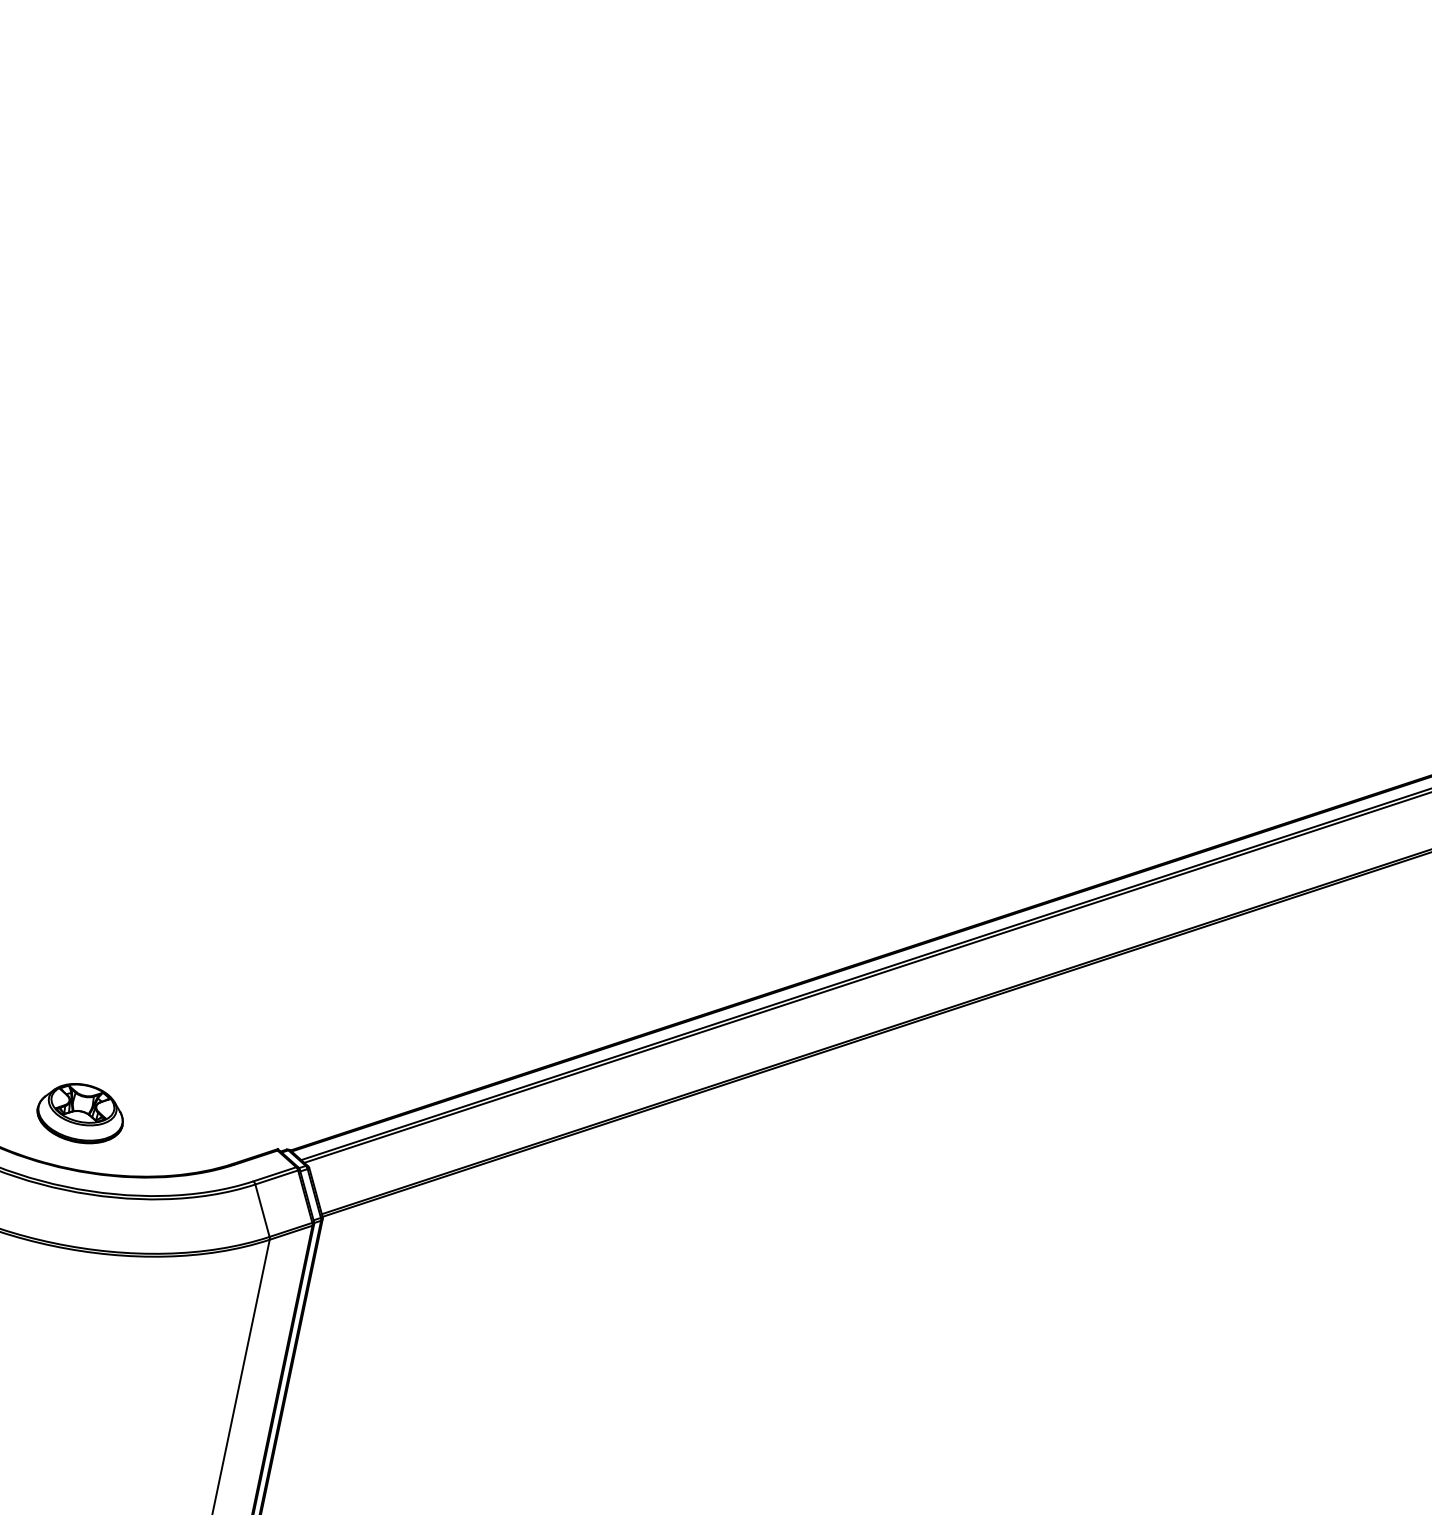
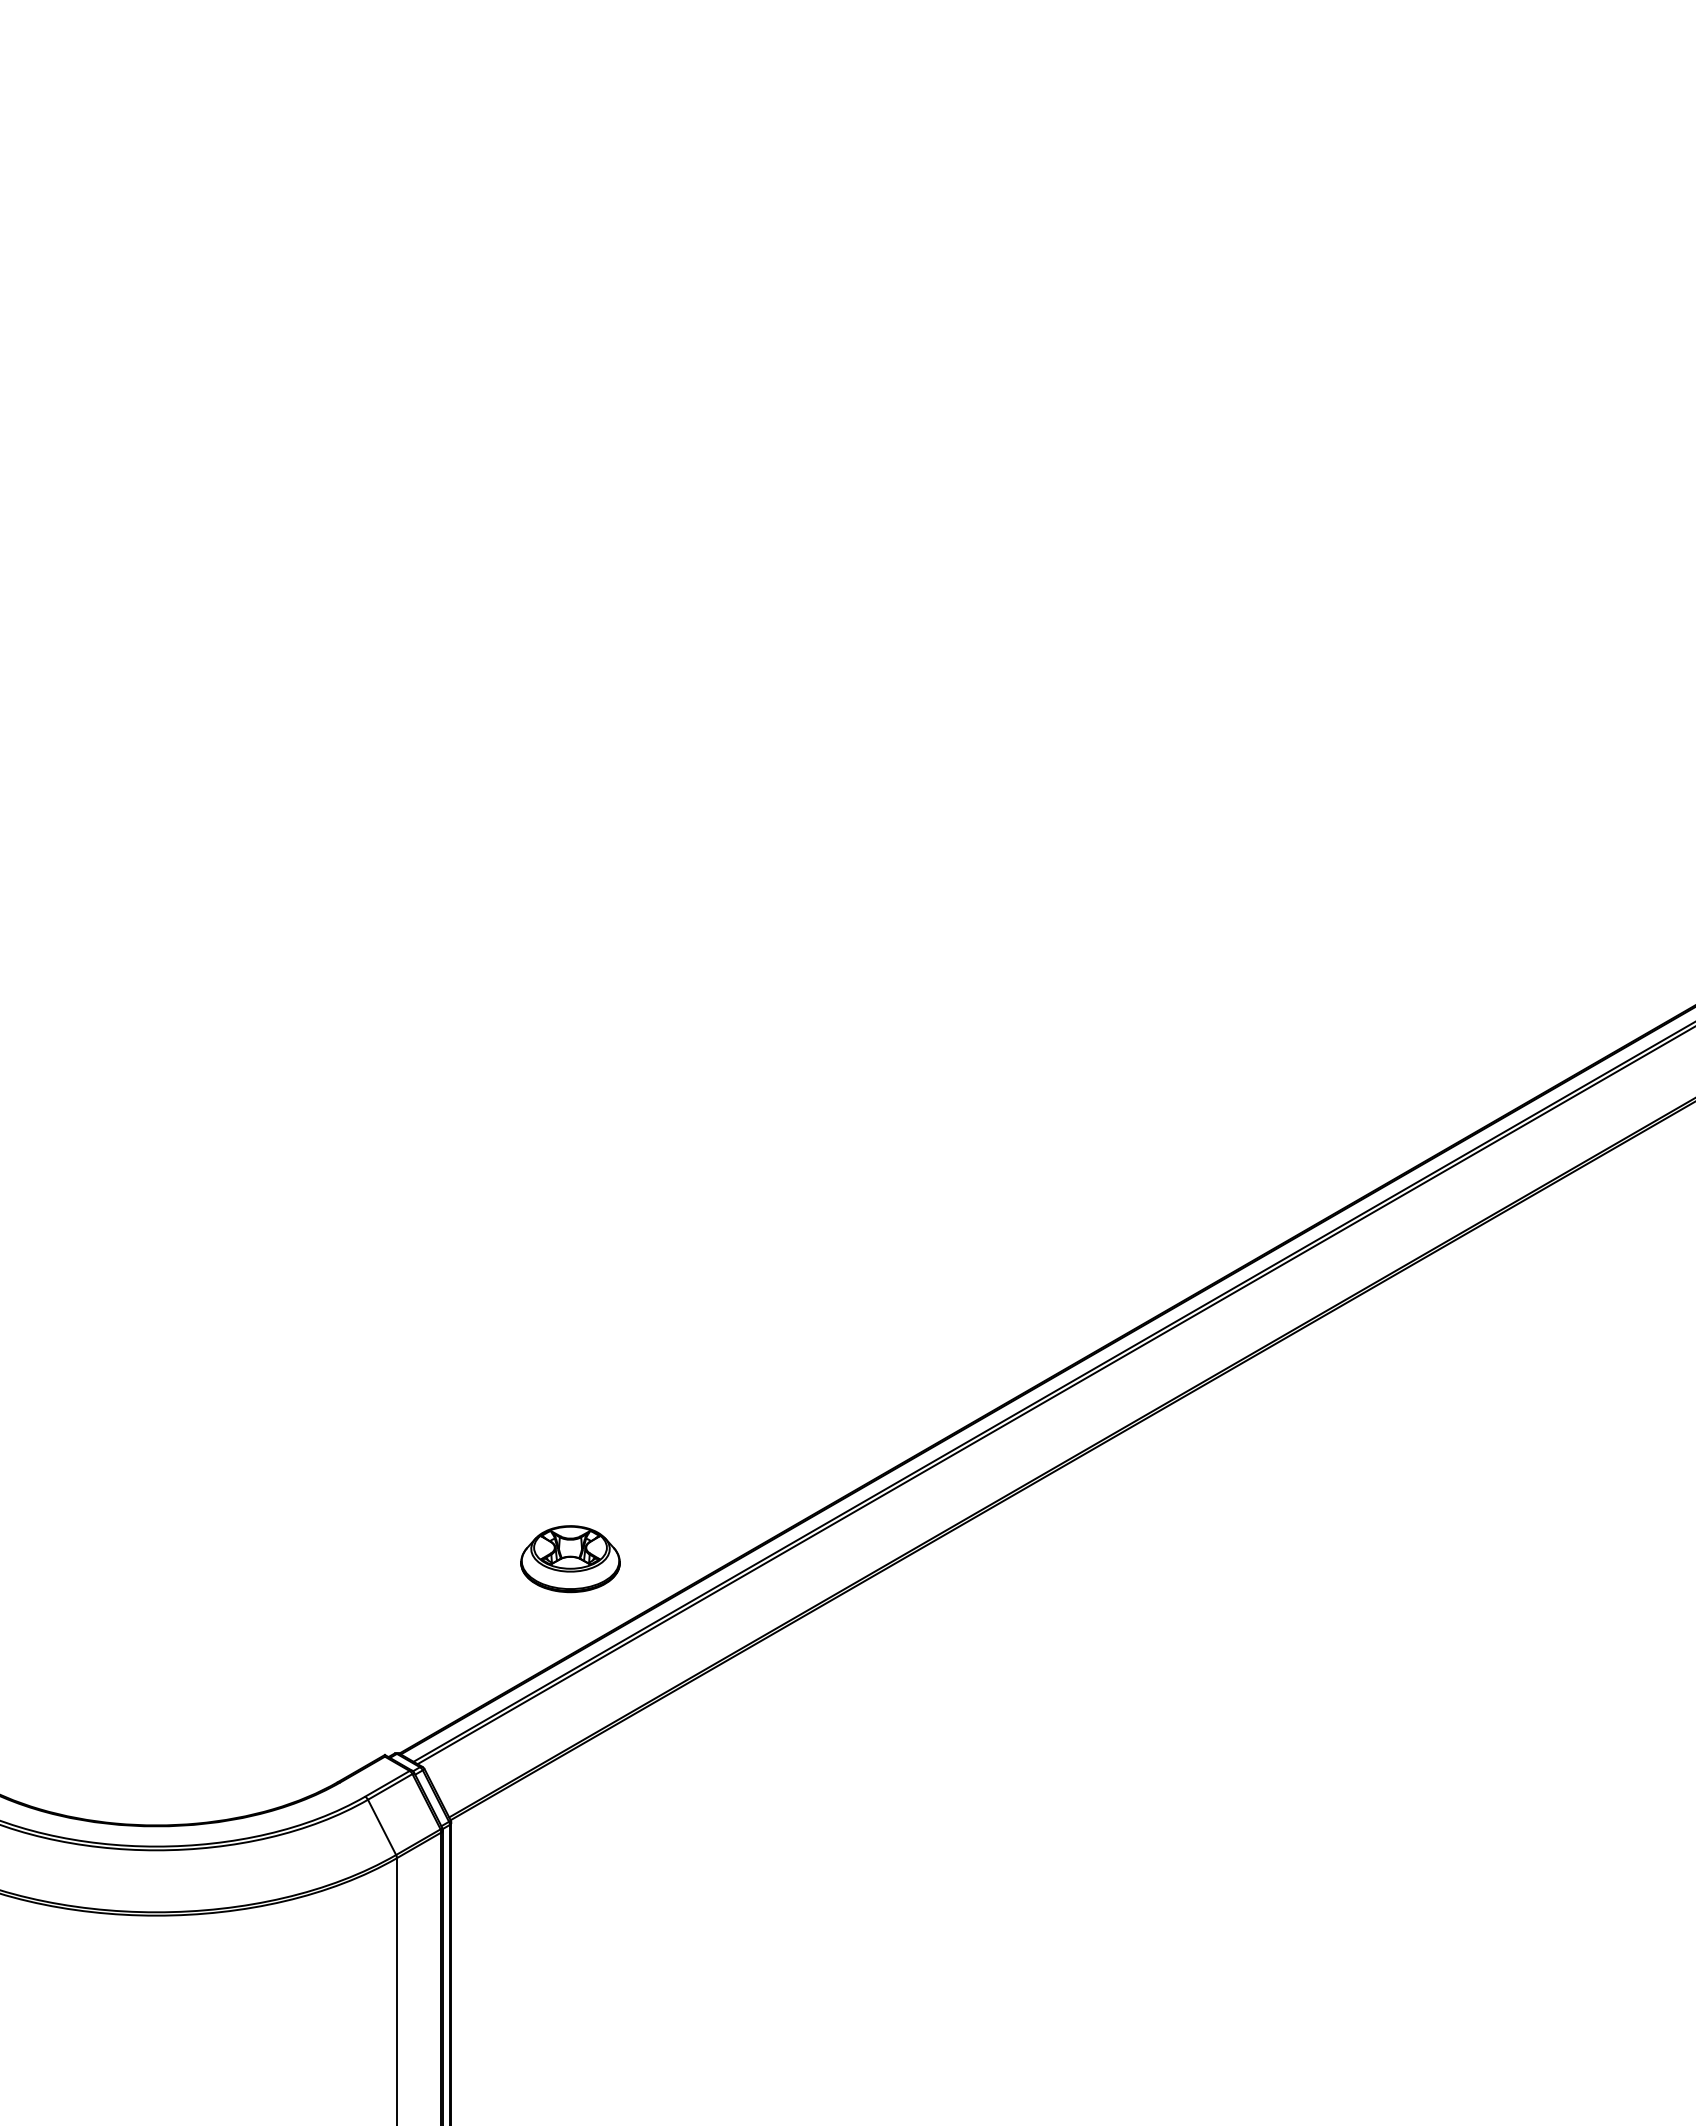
part: (80, 1113) -> (570, 1559), moved

